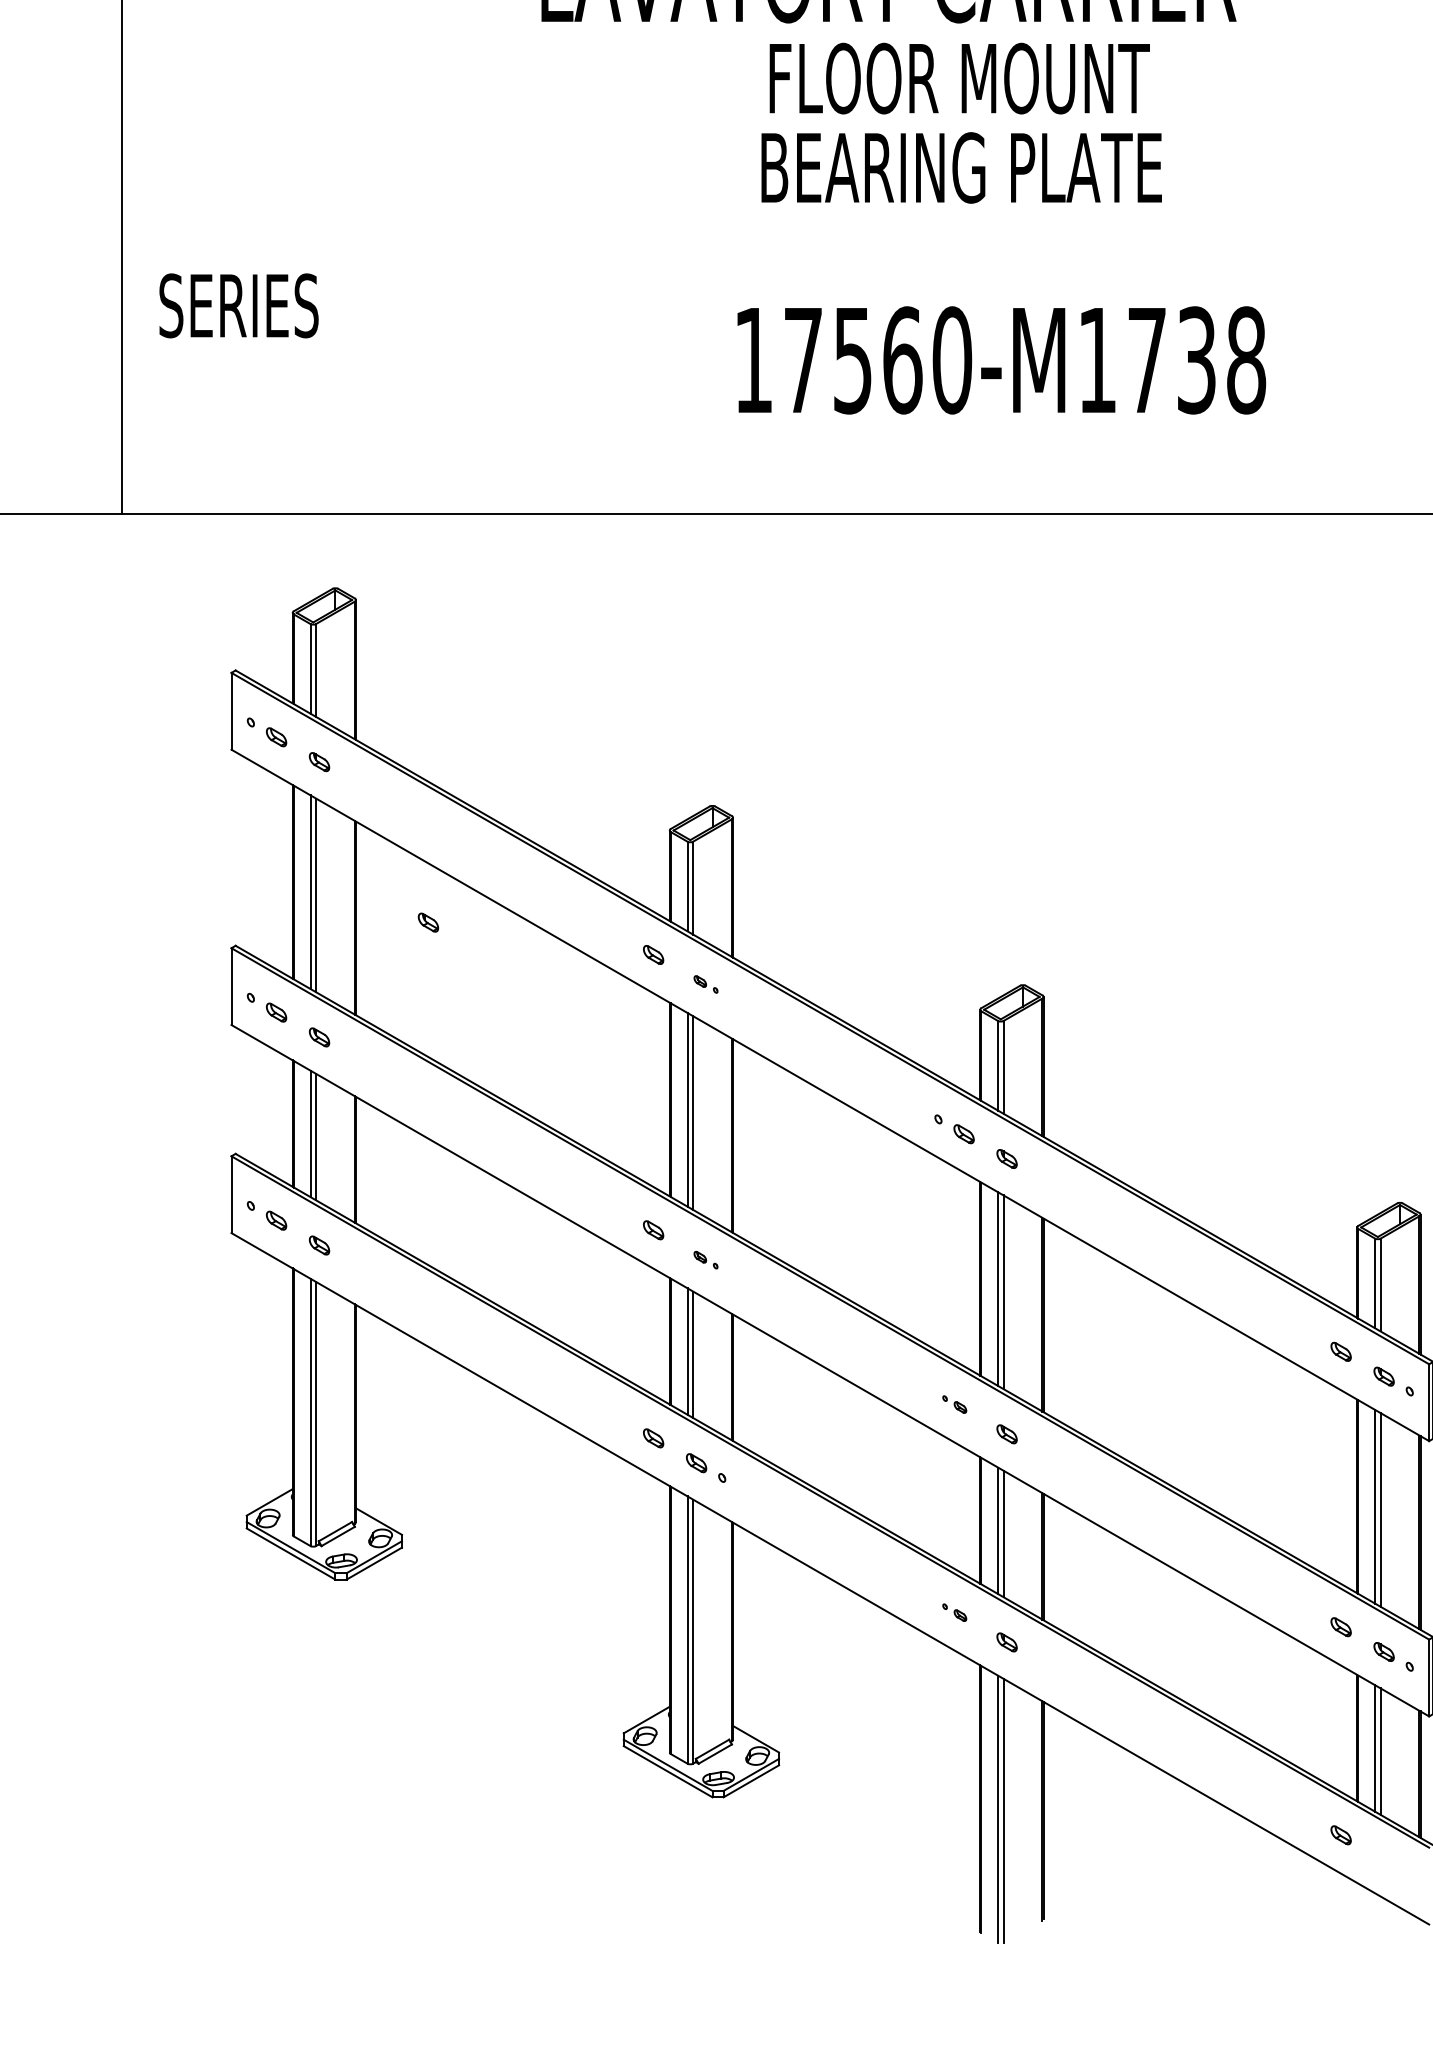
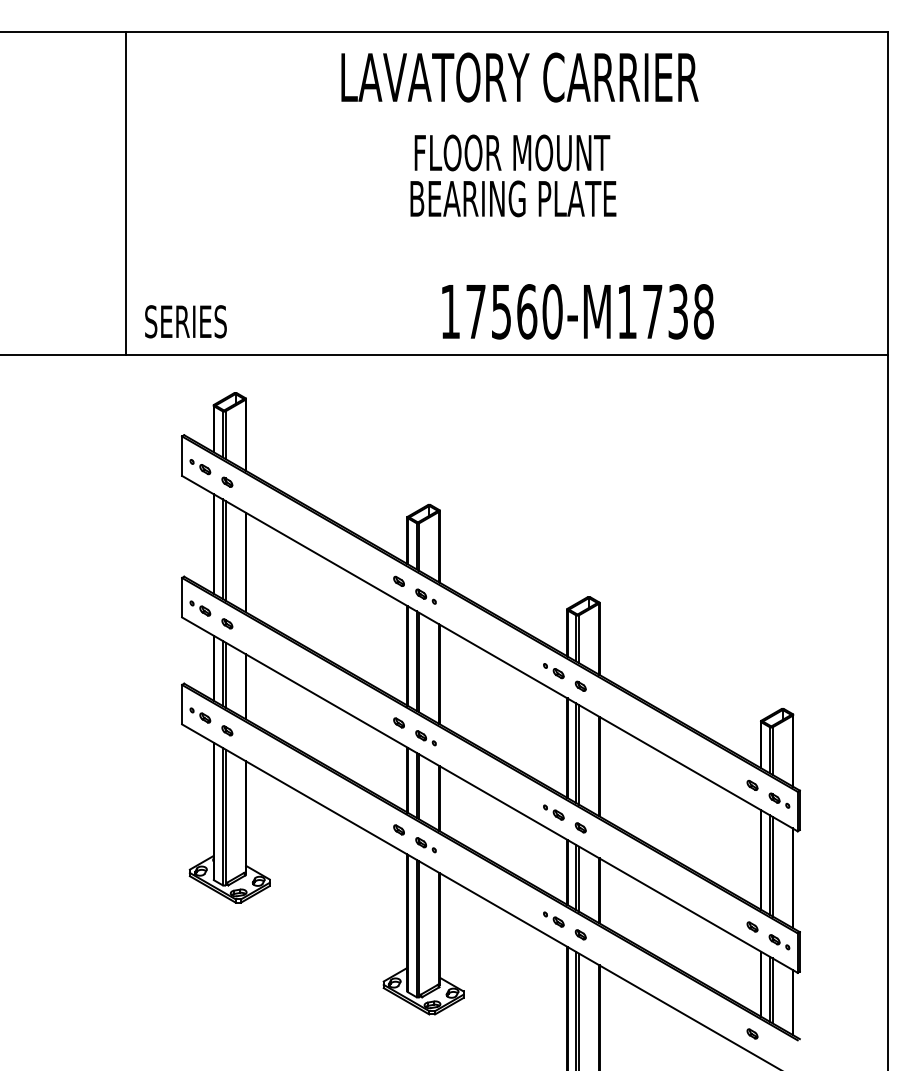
text: (961, 122) -> (513, 175), moved
text: (238, 305) -> (185, 321), moved
text: (1000, 359) -> (577, 311), moved
part: (428, 922) -> (283, 564), removed
part: (705, 984) -> (425, 596), size x1.67
part: (705, 1260) -> (425, 738), size x1.67
part: (954, 1404) -> (553, 812), size x1.67
part: (954, 1612) -> (553, 919), size x1.67

